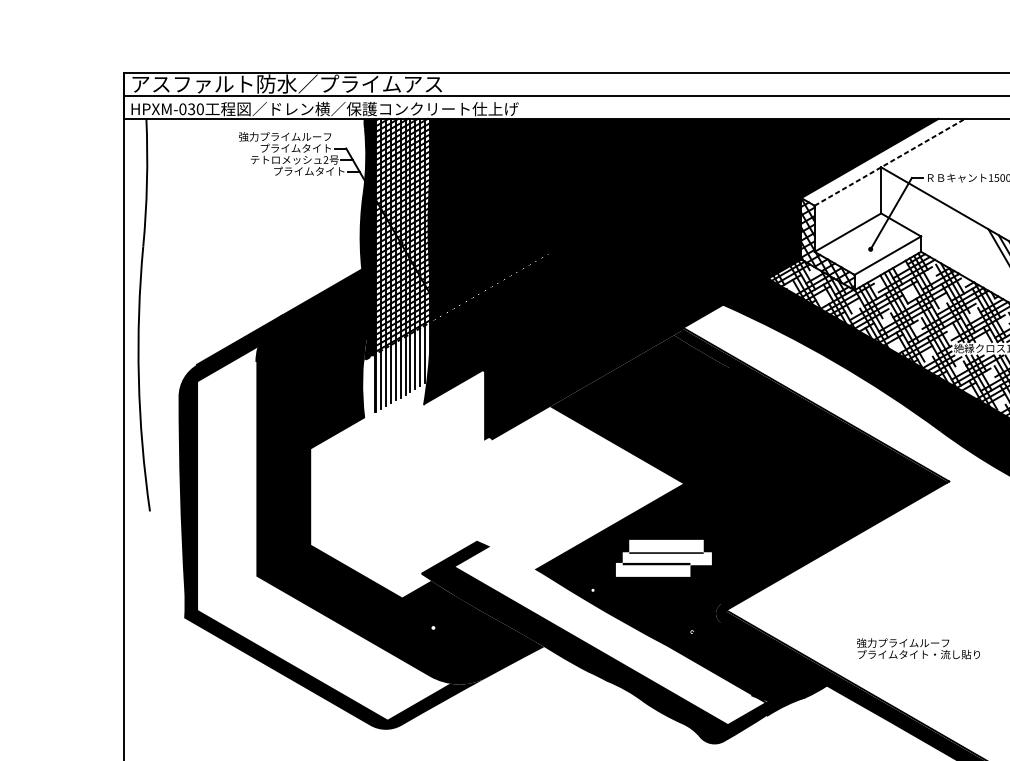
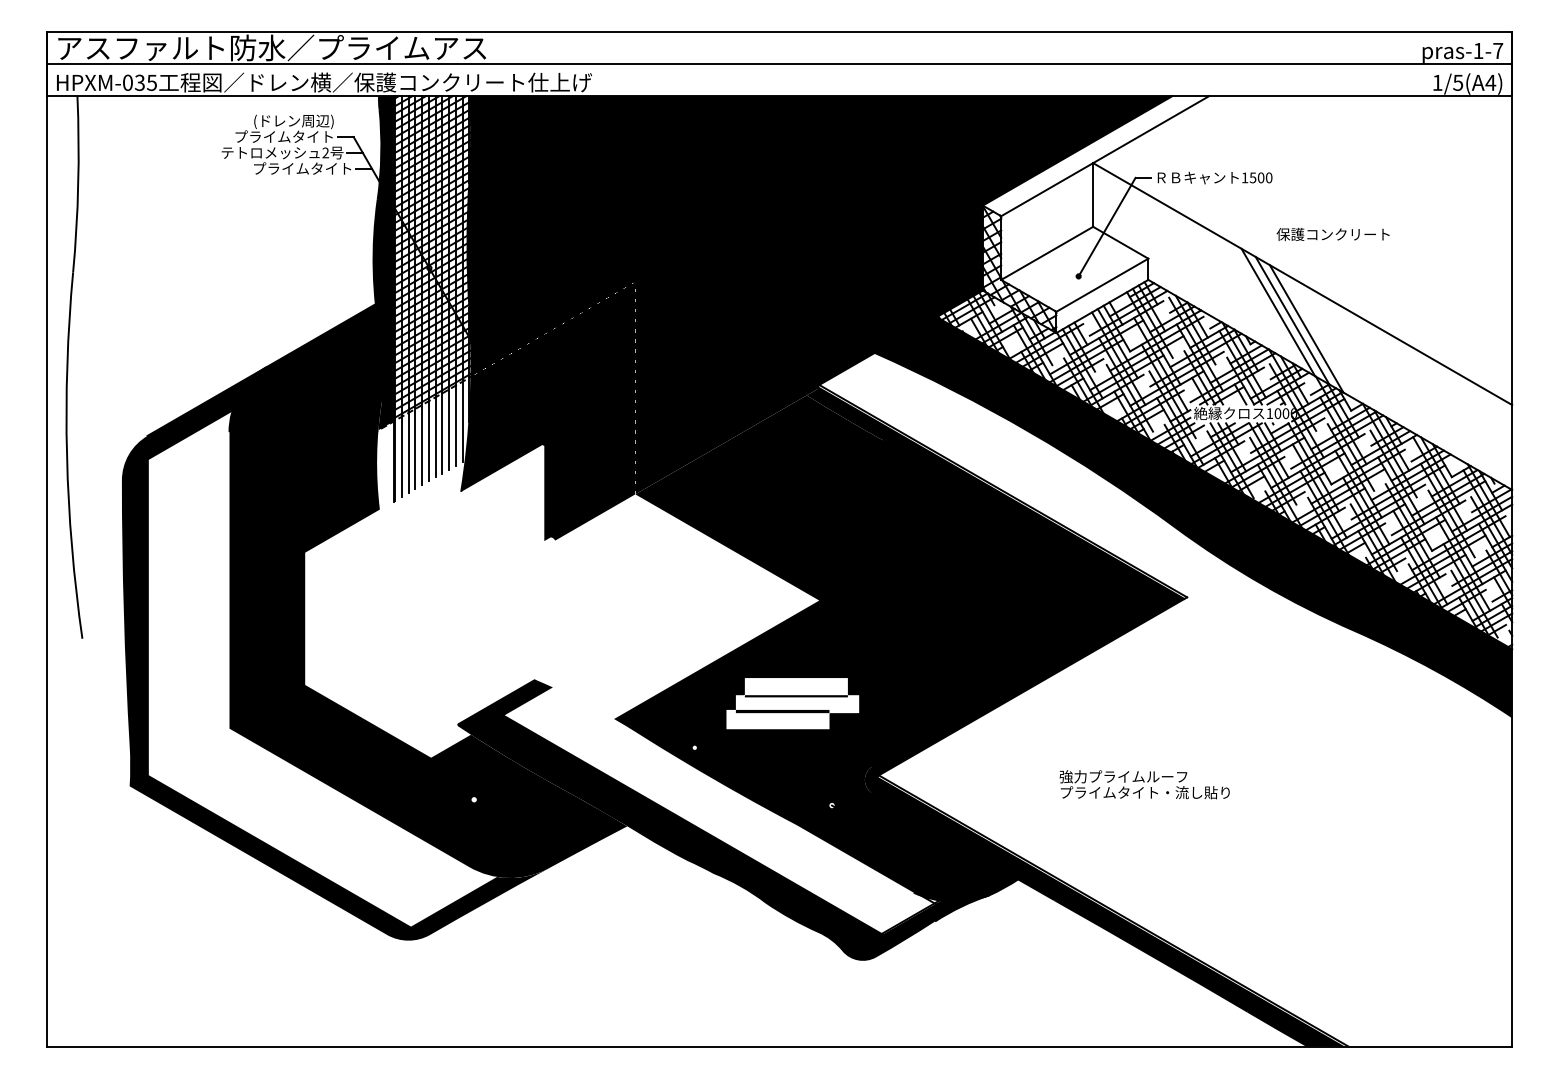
text: (199, 109) -> (151, 82), HPXM-030 -> HPXM-035
text: (285, 137) -> (269, 121), 強力プライムルーフ -> (ドレン周辺)
line: (890, 161) -> (1105, 155), dashed -> solid
text: (918, 648) -> (1144, 784), moved

